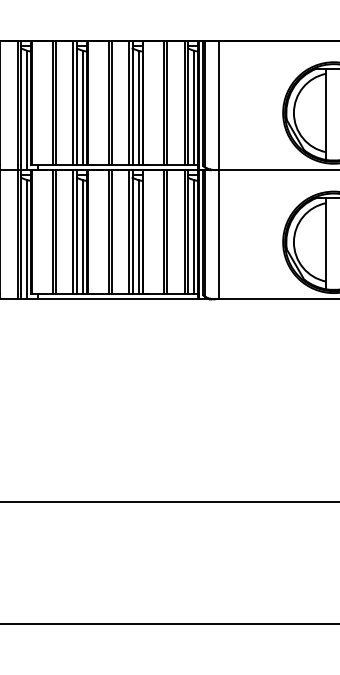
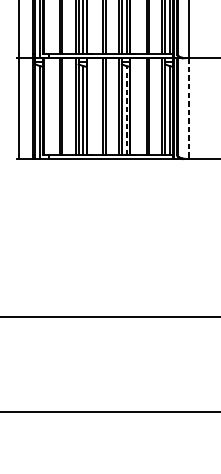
line: (218, 234) -> (188, 108), solid -> dashed
line: (138, 236) -> (126, 109), solid -> dashed

